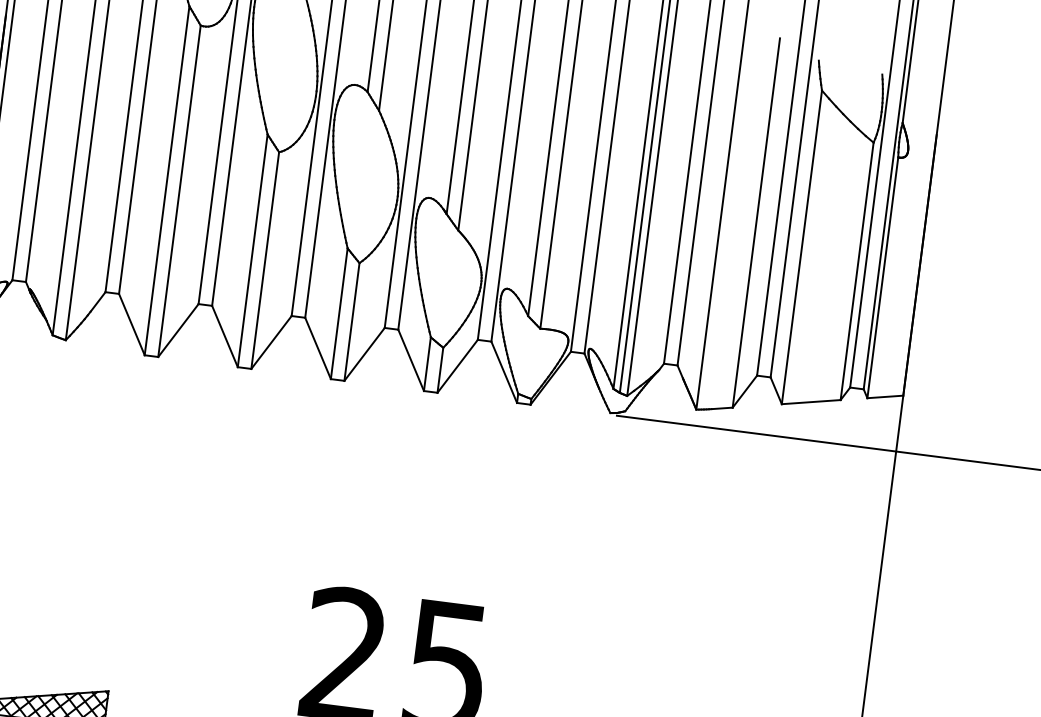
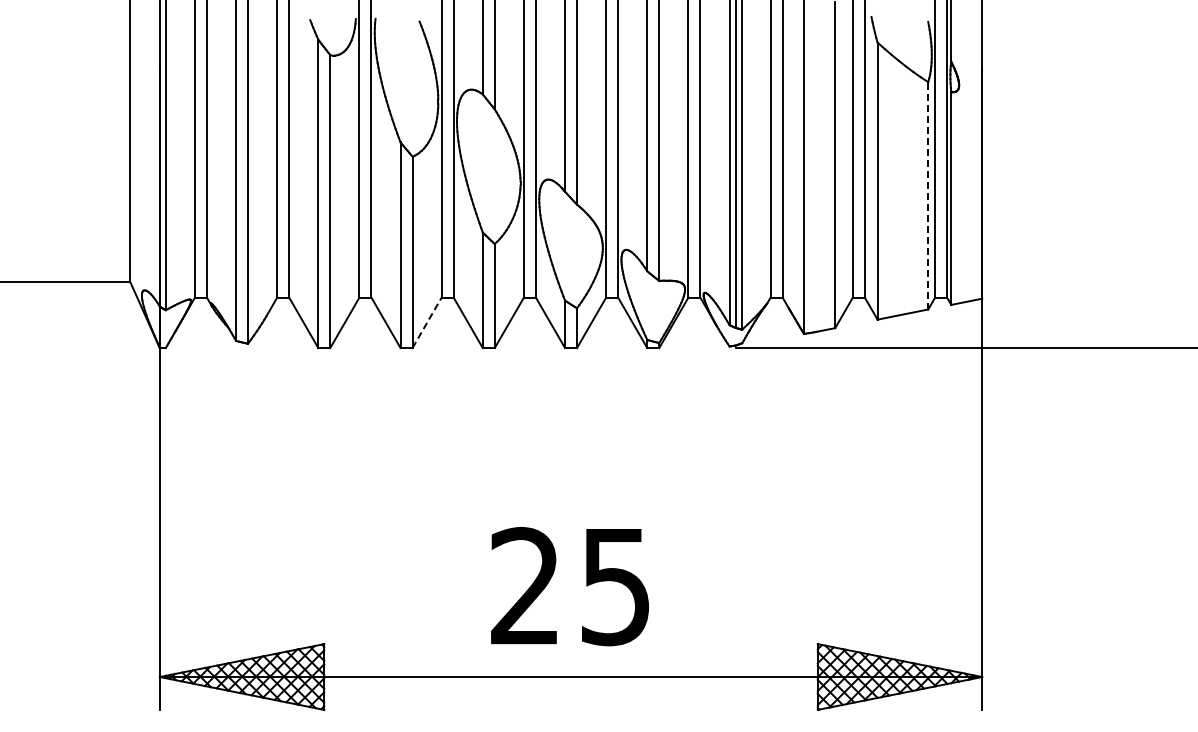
line: (857, 271) -> (928, 195), solid -> dashed
line: (271, 342) -> (427, 322), solid -> dashed

